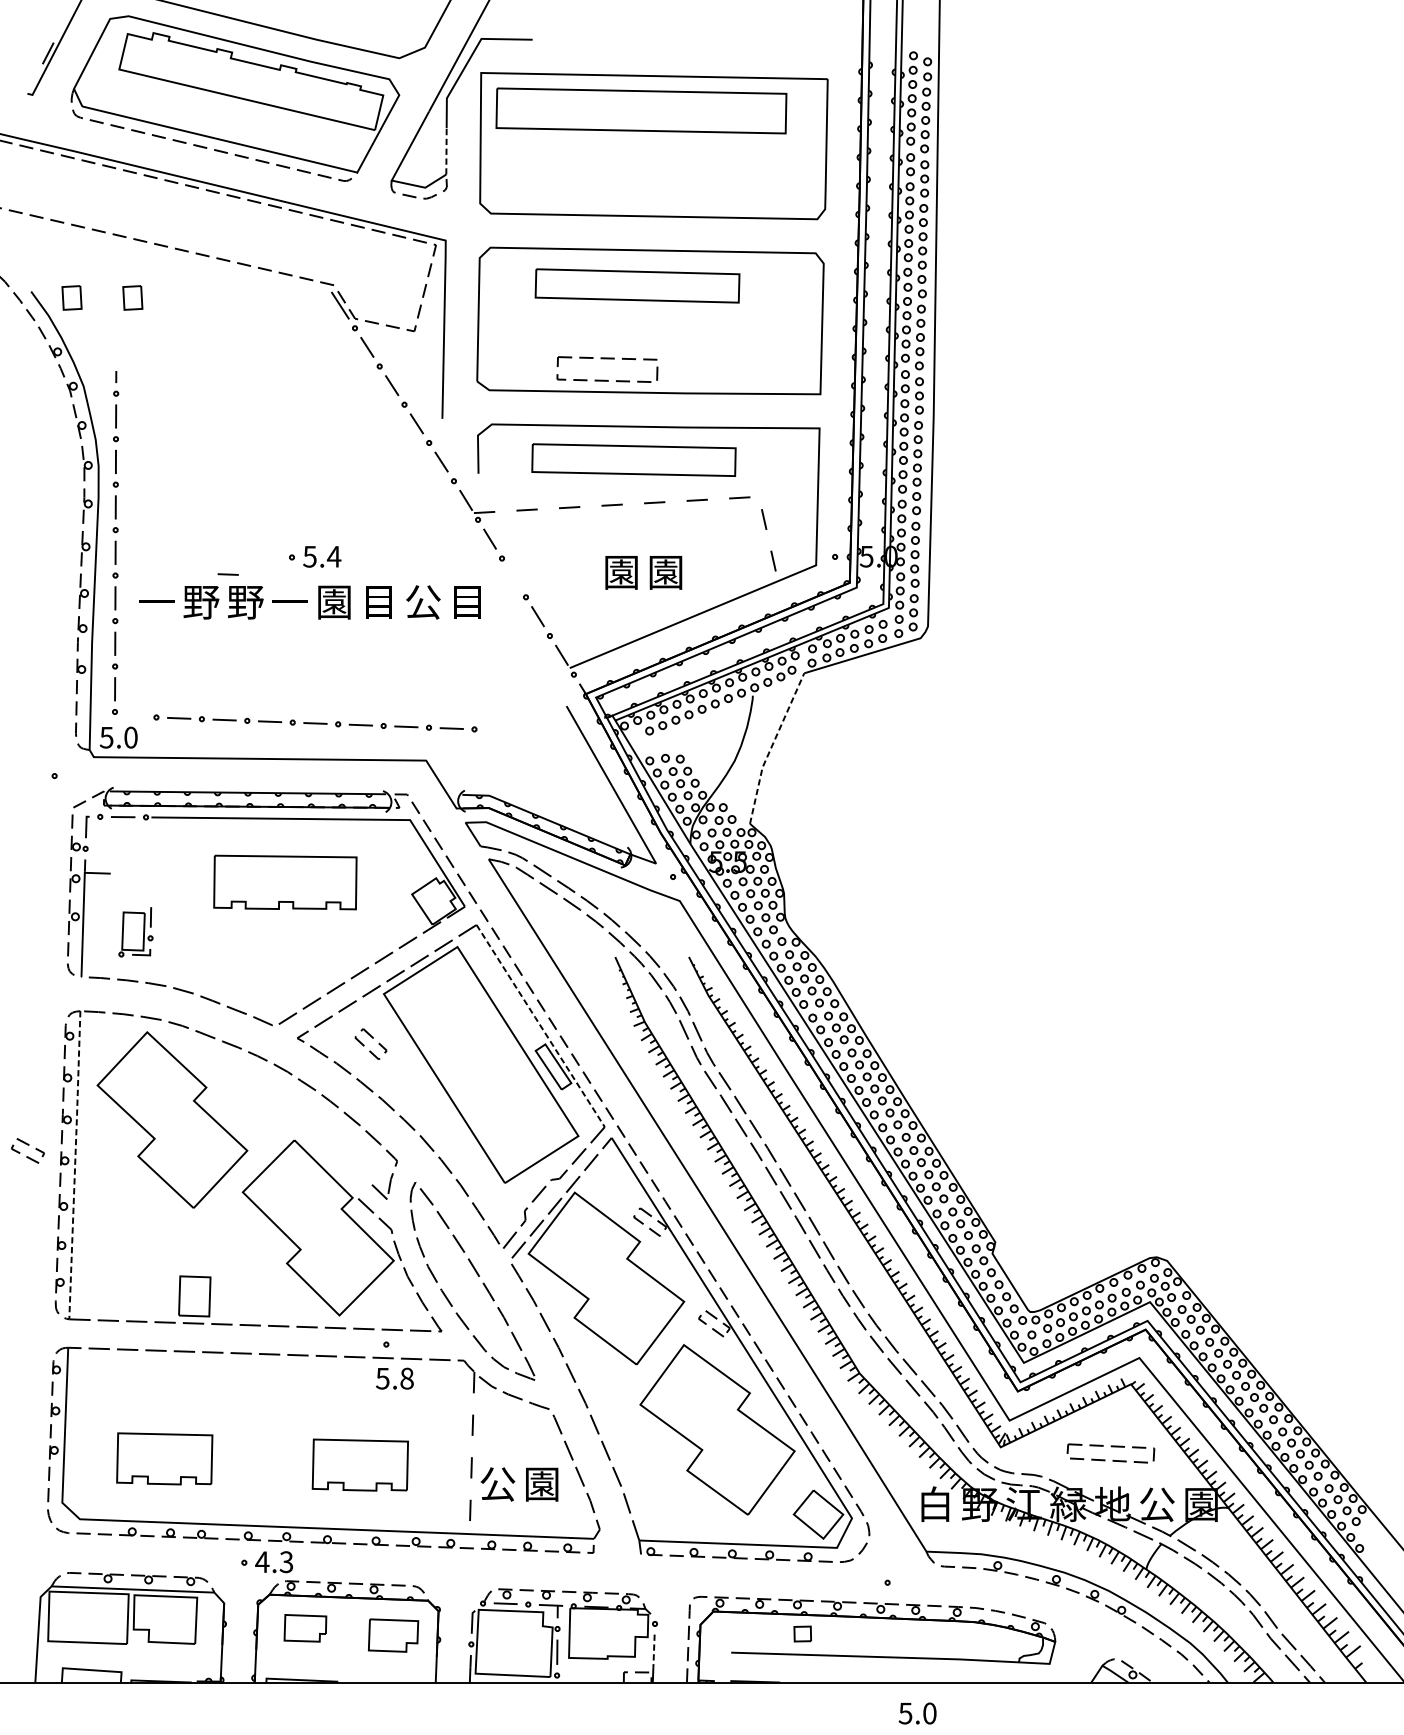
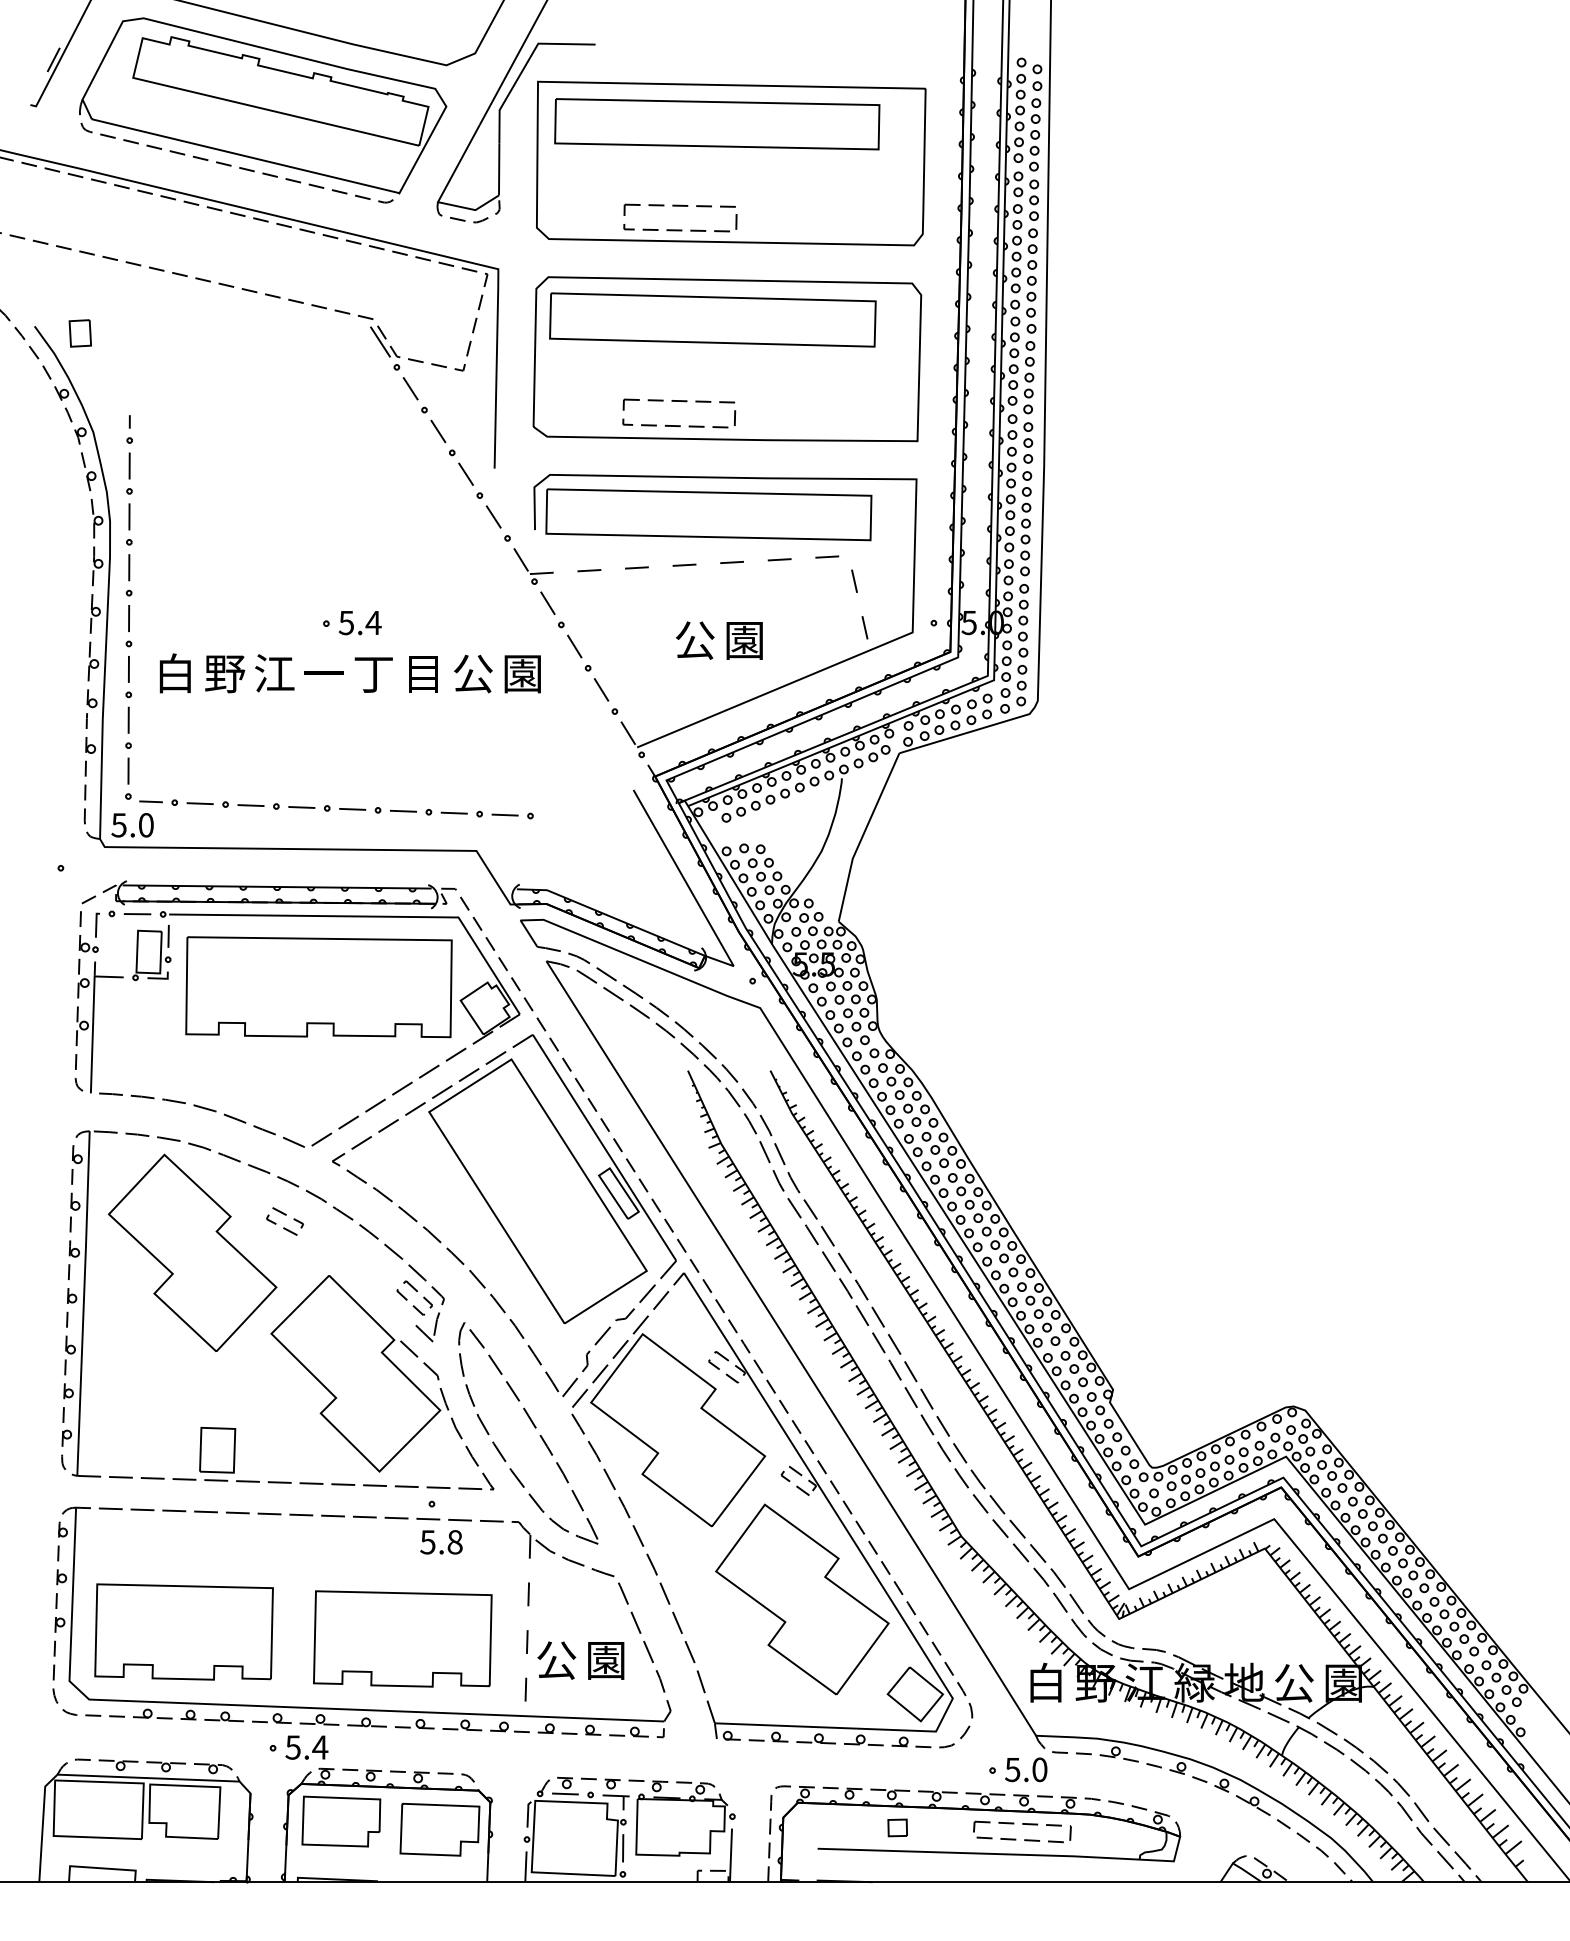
line: (446, 151) -> (499, 169), dashed -> solid
part: (608, 184) -> (680, 206), added
part: (637, 285) -> (712, 319), size x1.43
part: (132, 298) -> (147, 333), removed
part: (633, 459) -> (708, 514), size x1.43
text: (621, 572) -> (694, 640), 園 -> 公
line: (227, 574) -> (150, 801), moved
line: (513, 577) -> (574, 646), added
text: (157, 601) -> (175, 673), 一 -> 白
text: (245, 601) -> (274, 673), 野 -> 江
text: (334, 602) -> (373, 674), 園 -> 丁
text: (467, 602) -> (522, 674), 目 -> 園
line: (771, 747) -> (862, 836), dashed -> solid
part: (284, 882) -> (318, 987), size x1.67
part: (135, 931) -> (151, 952), moved
line: (540, 1025) -> (604, 1147), dashed -> solid
part: (370, 1043) -> (414, 1297), moved
part: (27, 1150) -> (284, 1221), moved
line: (74, 1165) -> (83, 1303), dashed -> solid
part: (1111, 1446) -> (1022, 1824), moved
part: (164, 1458) -> (183, 1631), size x1.67
part: (360, 1464) -> (402, 1638), size x1.67
text: (274, 1562) -> (306, 1747), 4.3 -> 5.4
part: (305, 1628) -> (341, 1821), size x1.67
part: (393, 1635) -> (439, 1829), size x1.43
line: (654, 1651) -> (731, 1847), dashed -> solid
text: (917, 1713) -> (1026, 1769), moved

